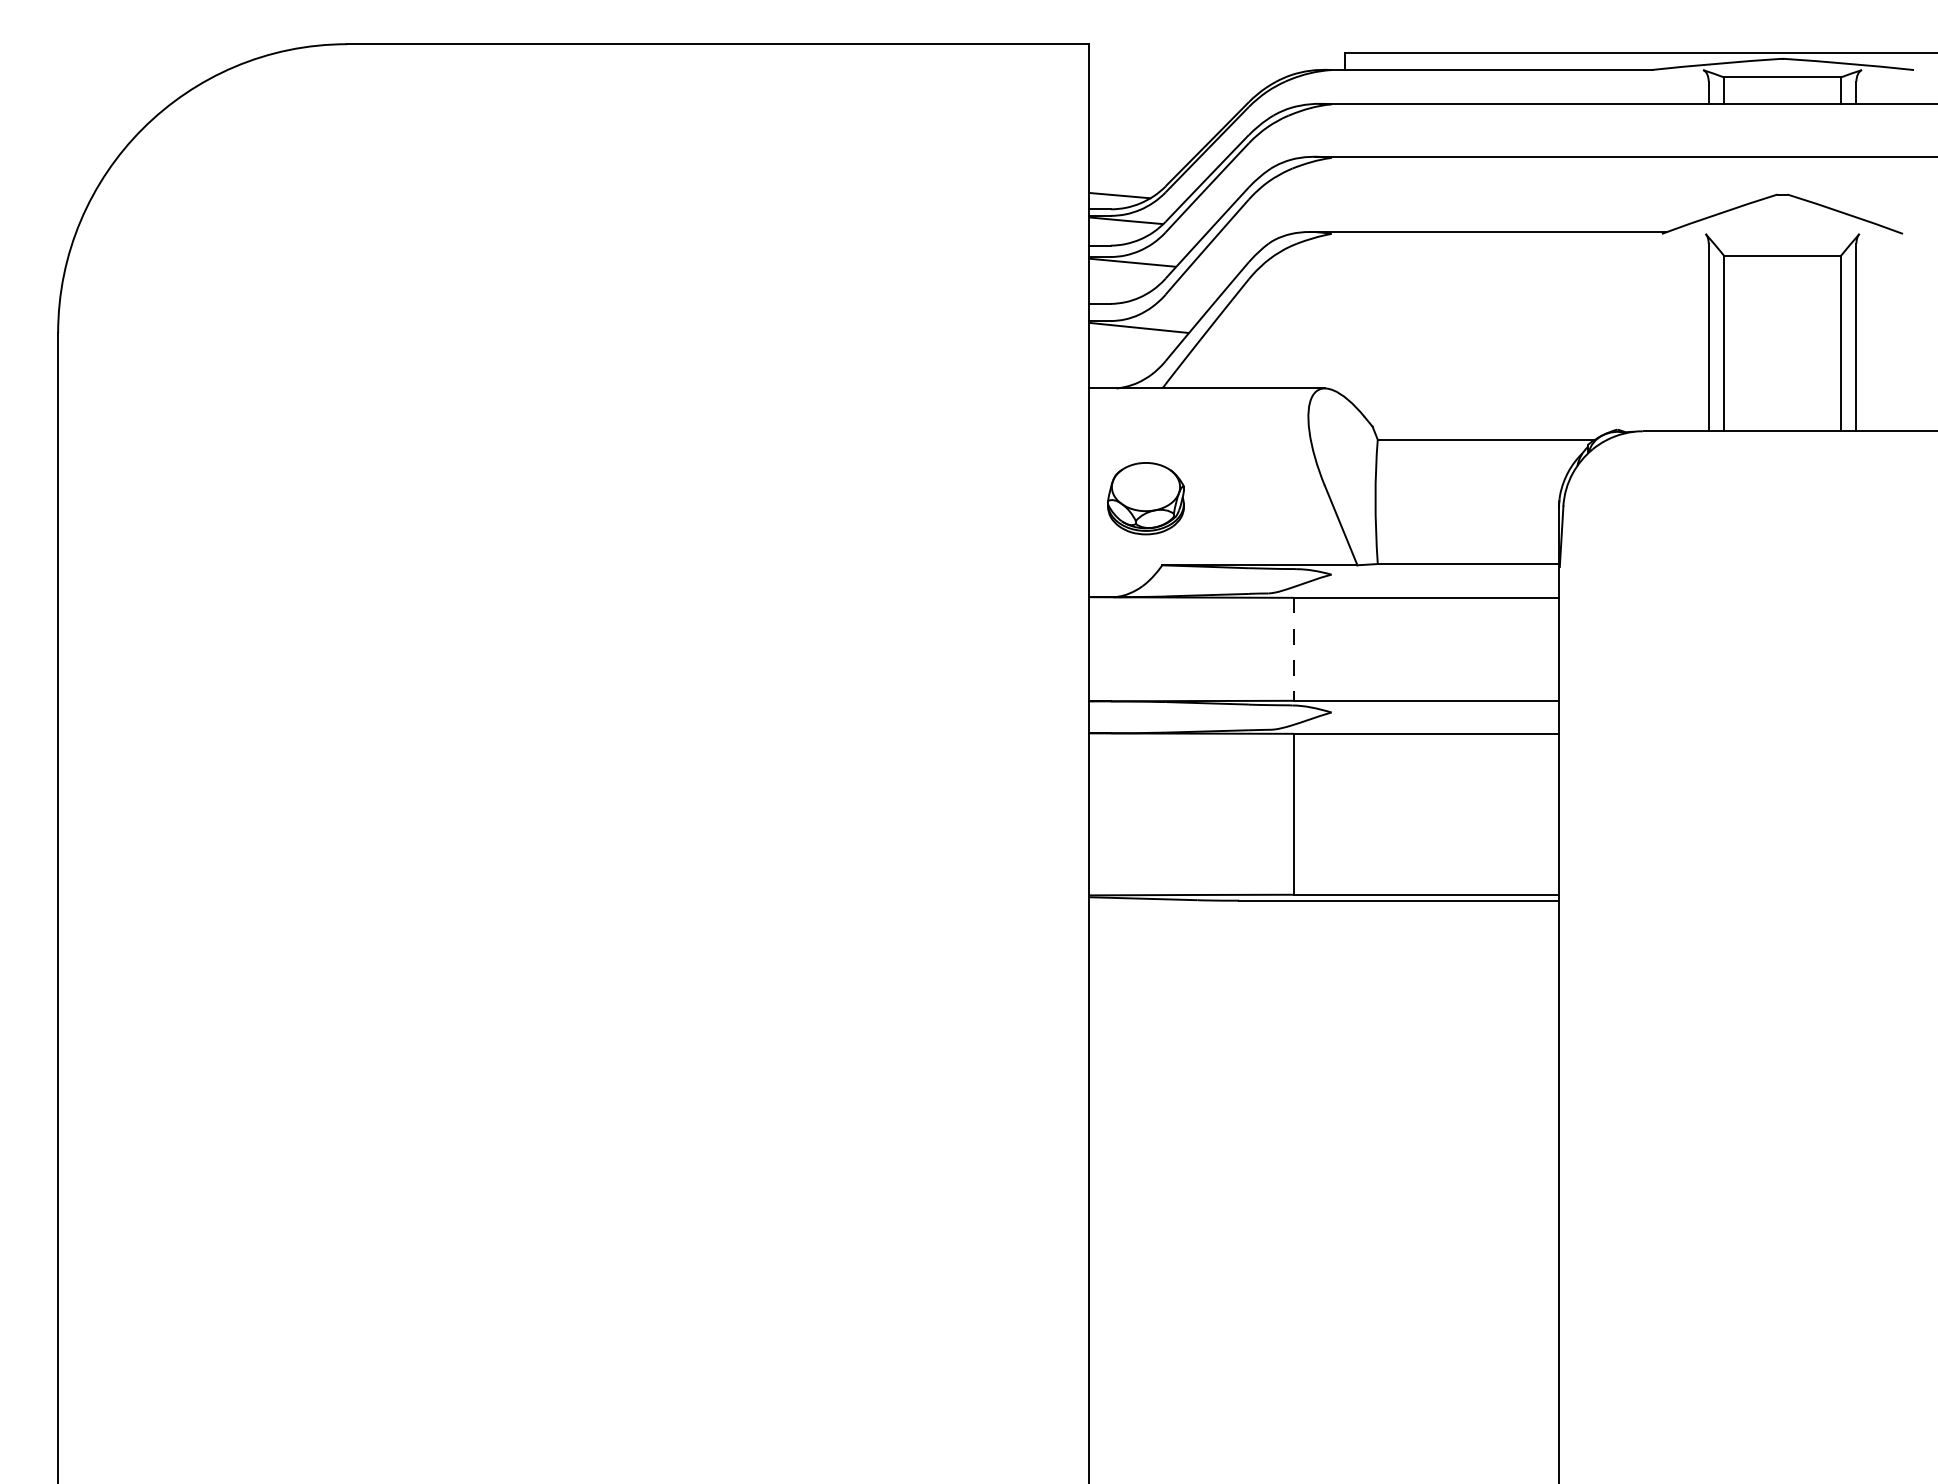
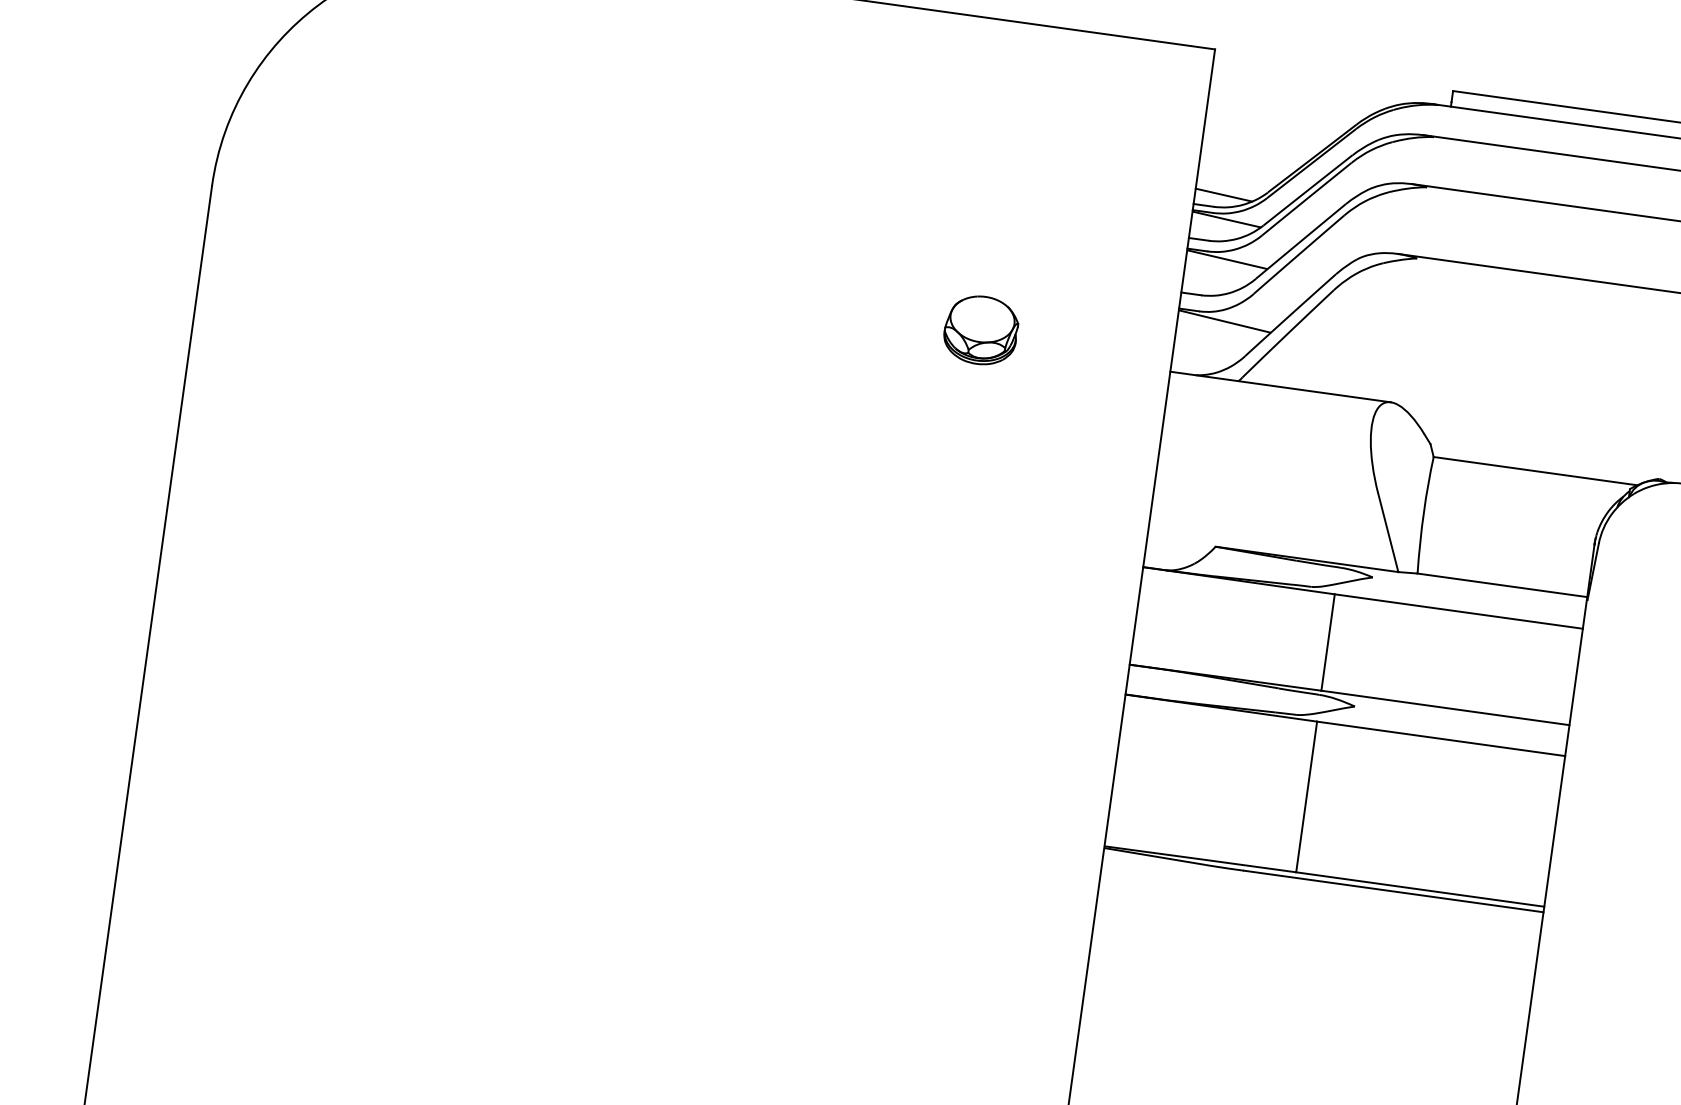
part: (1145, 498) -> (980, 330), moved
line: (1294, 649) -> (1328, 642), dashed -> solid

